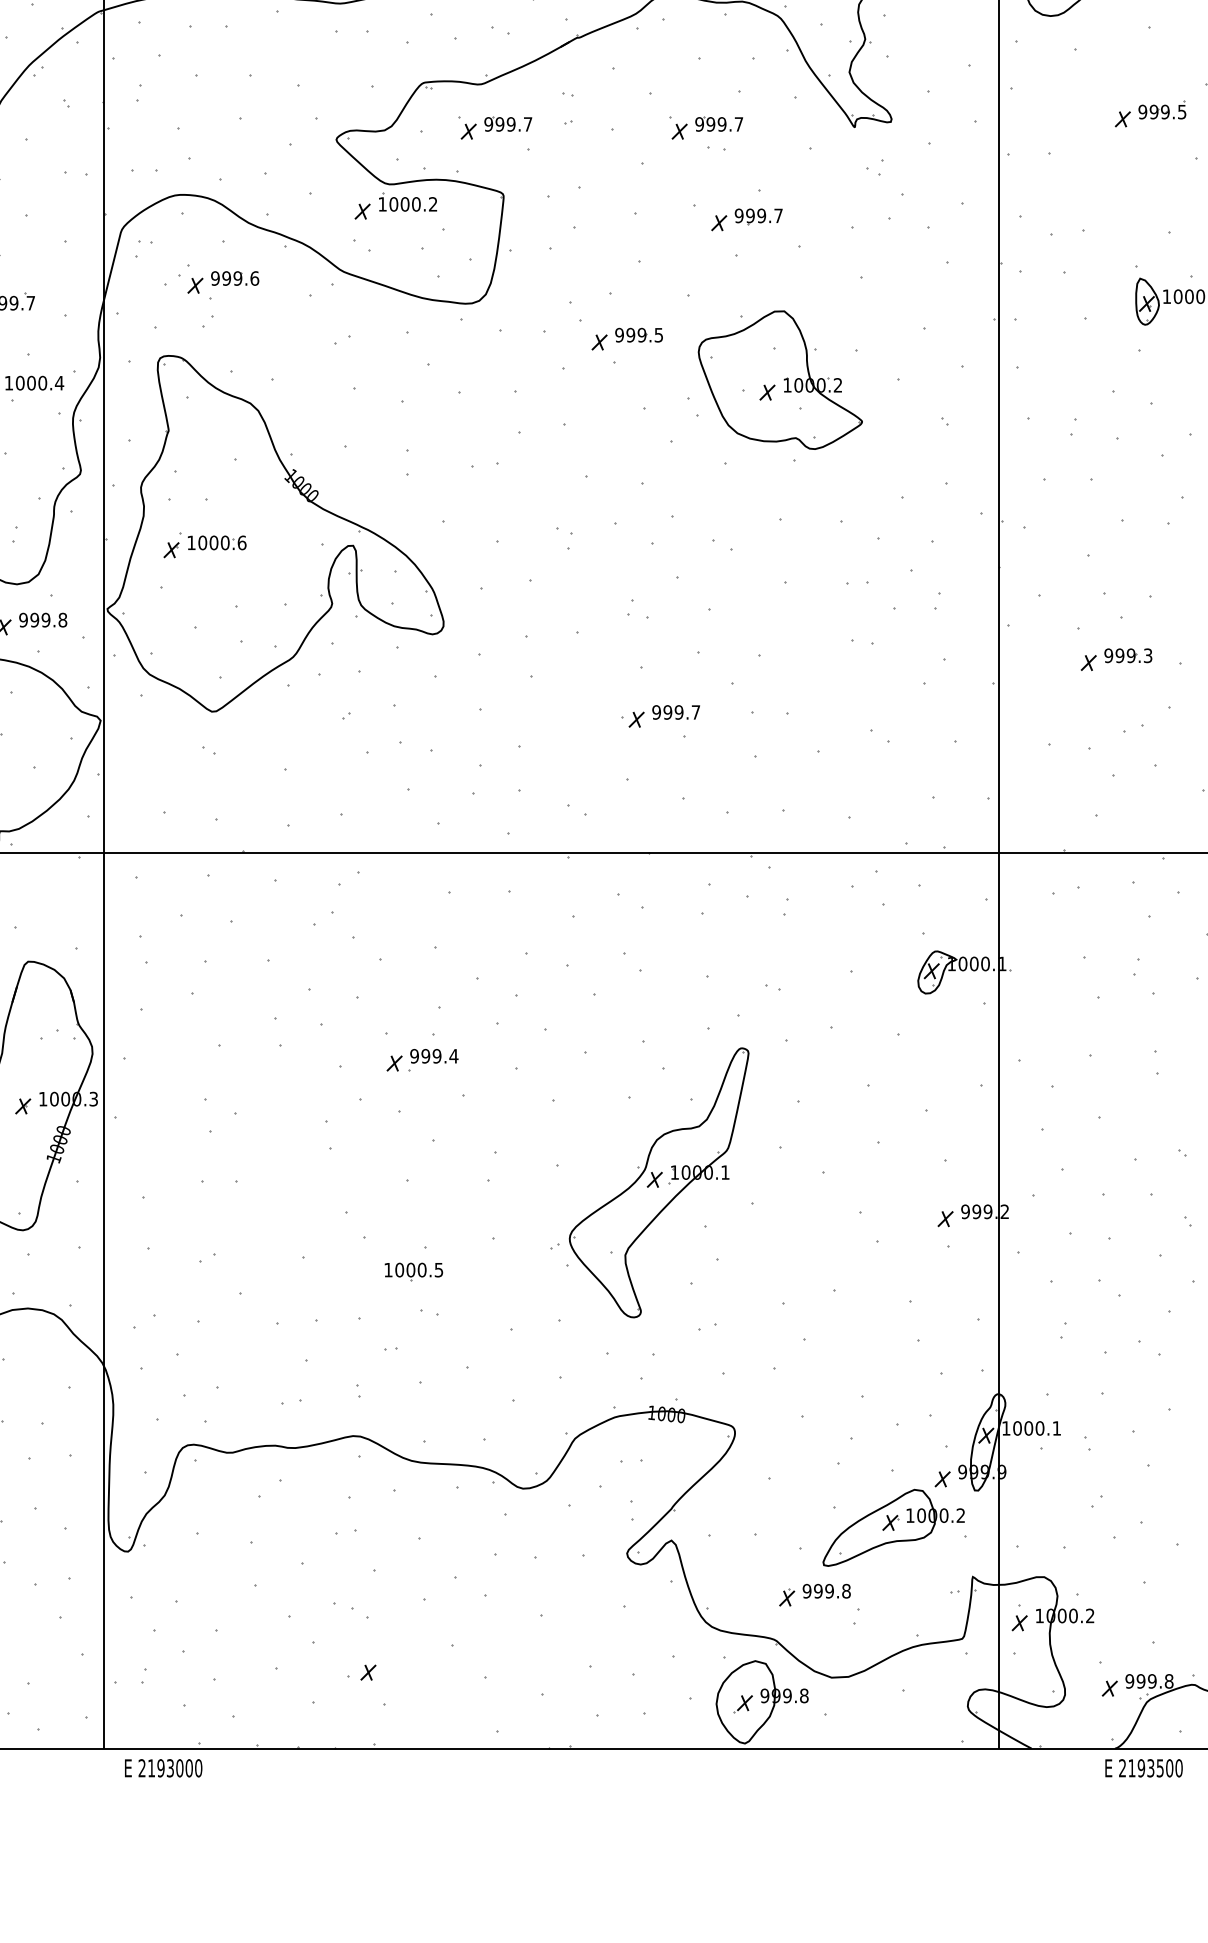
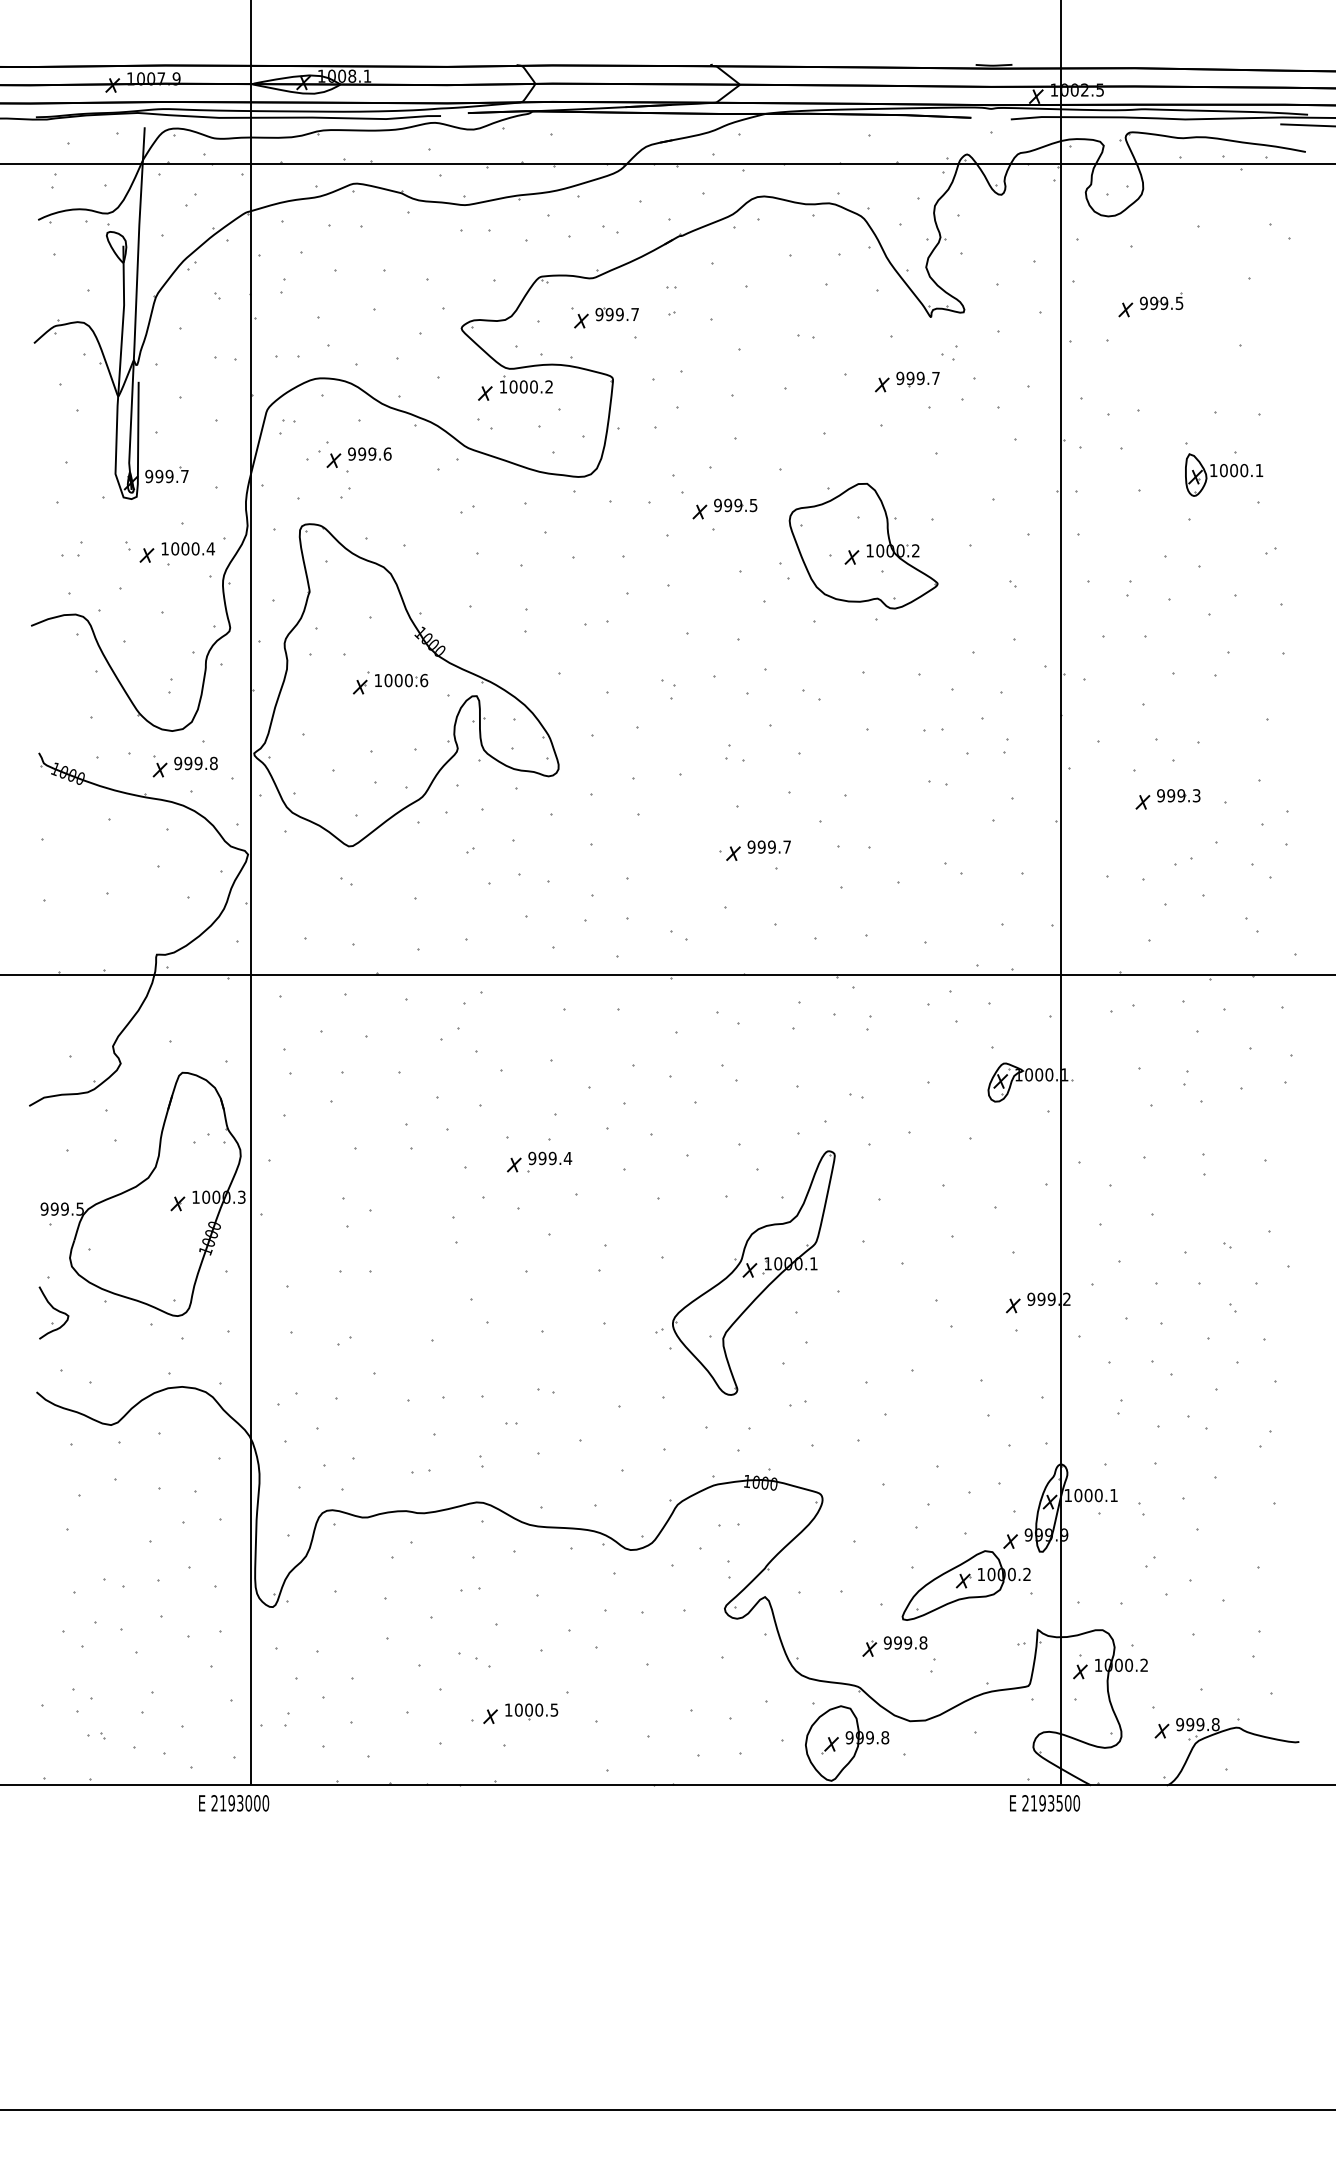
part: (1150, 113) -> (1150, 304), moved
part: (705, 127) -> (795, 317), removed
part: (747, 219) -> (907, 381), moved
part: (204, 545) -> (390, 682), moved
part: (413, 1271) -> (531, 1711), moved
text: (164, 1768) -> (234, 1803), moved
text: (1144, 1768) -> (1045, 1803), moved

